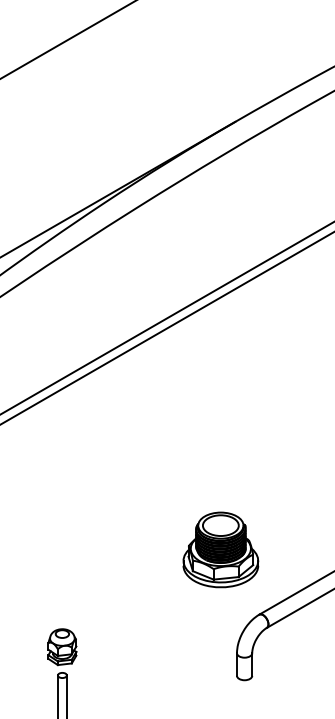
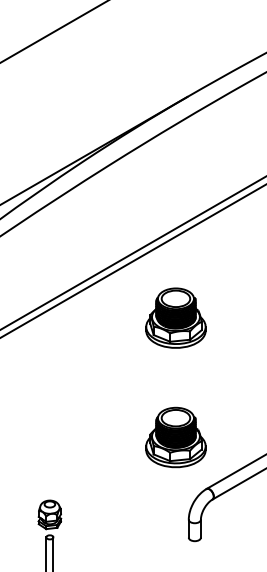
part: (220, 399) -> (175, 317), added

